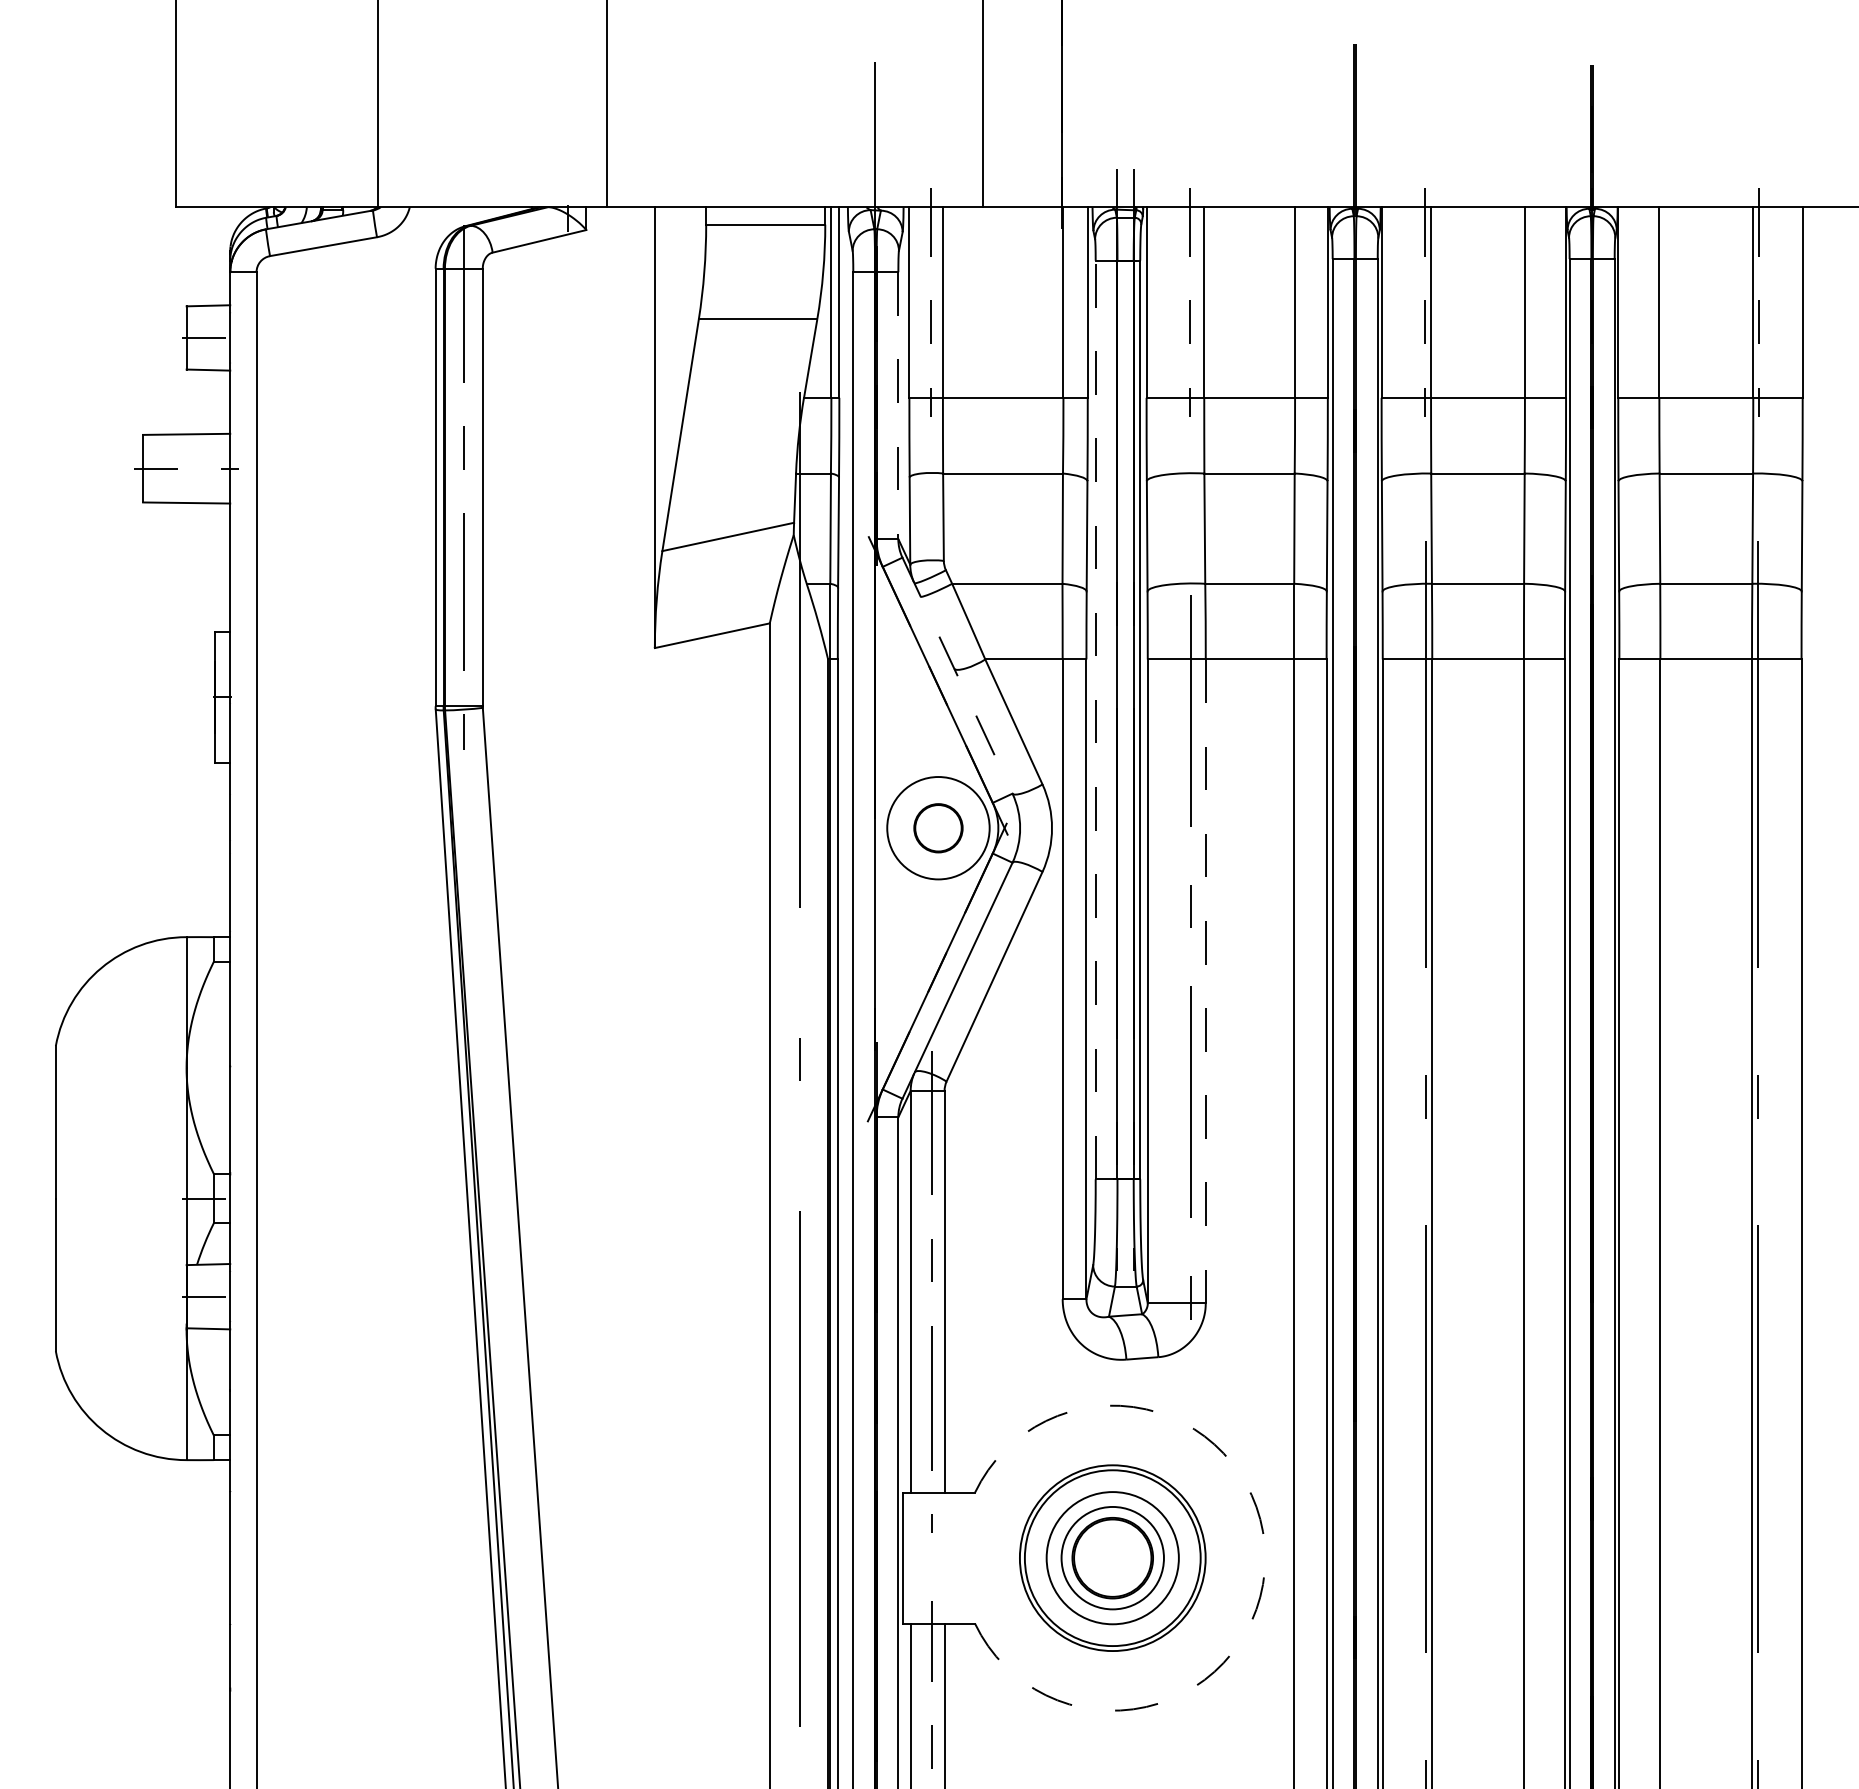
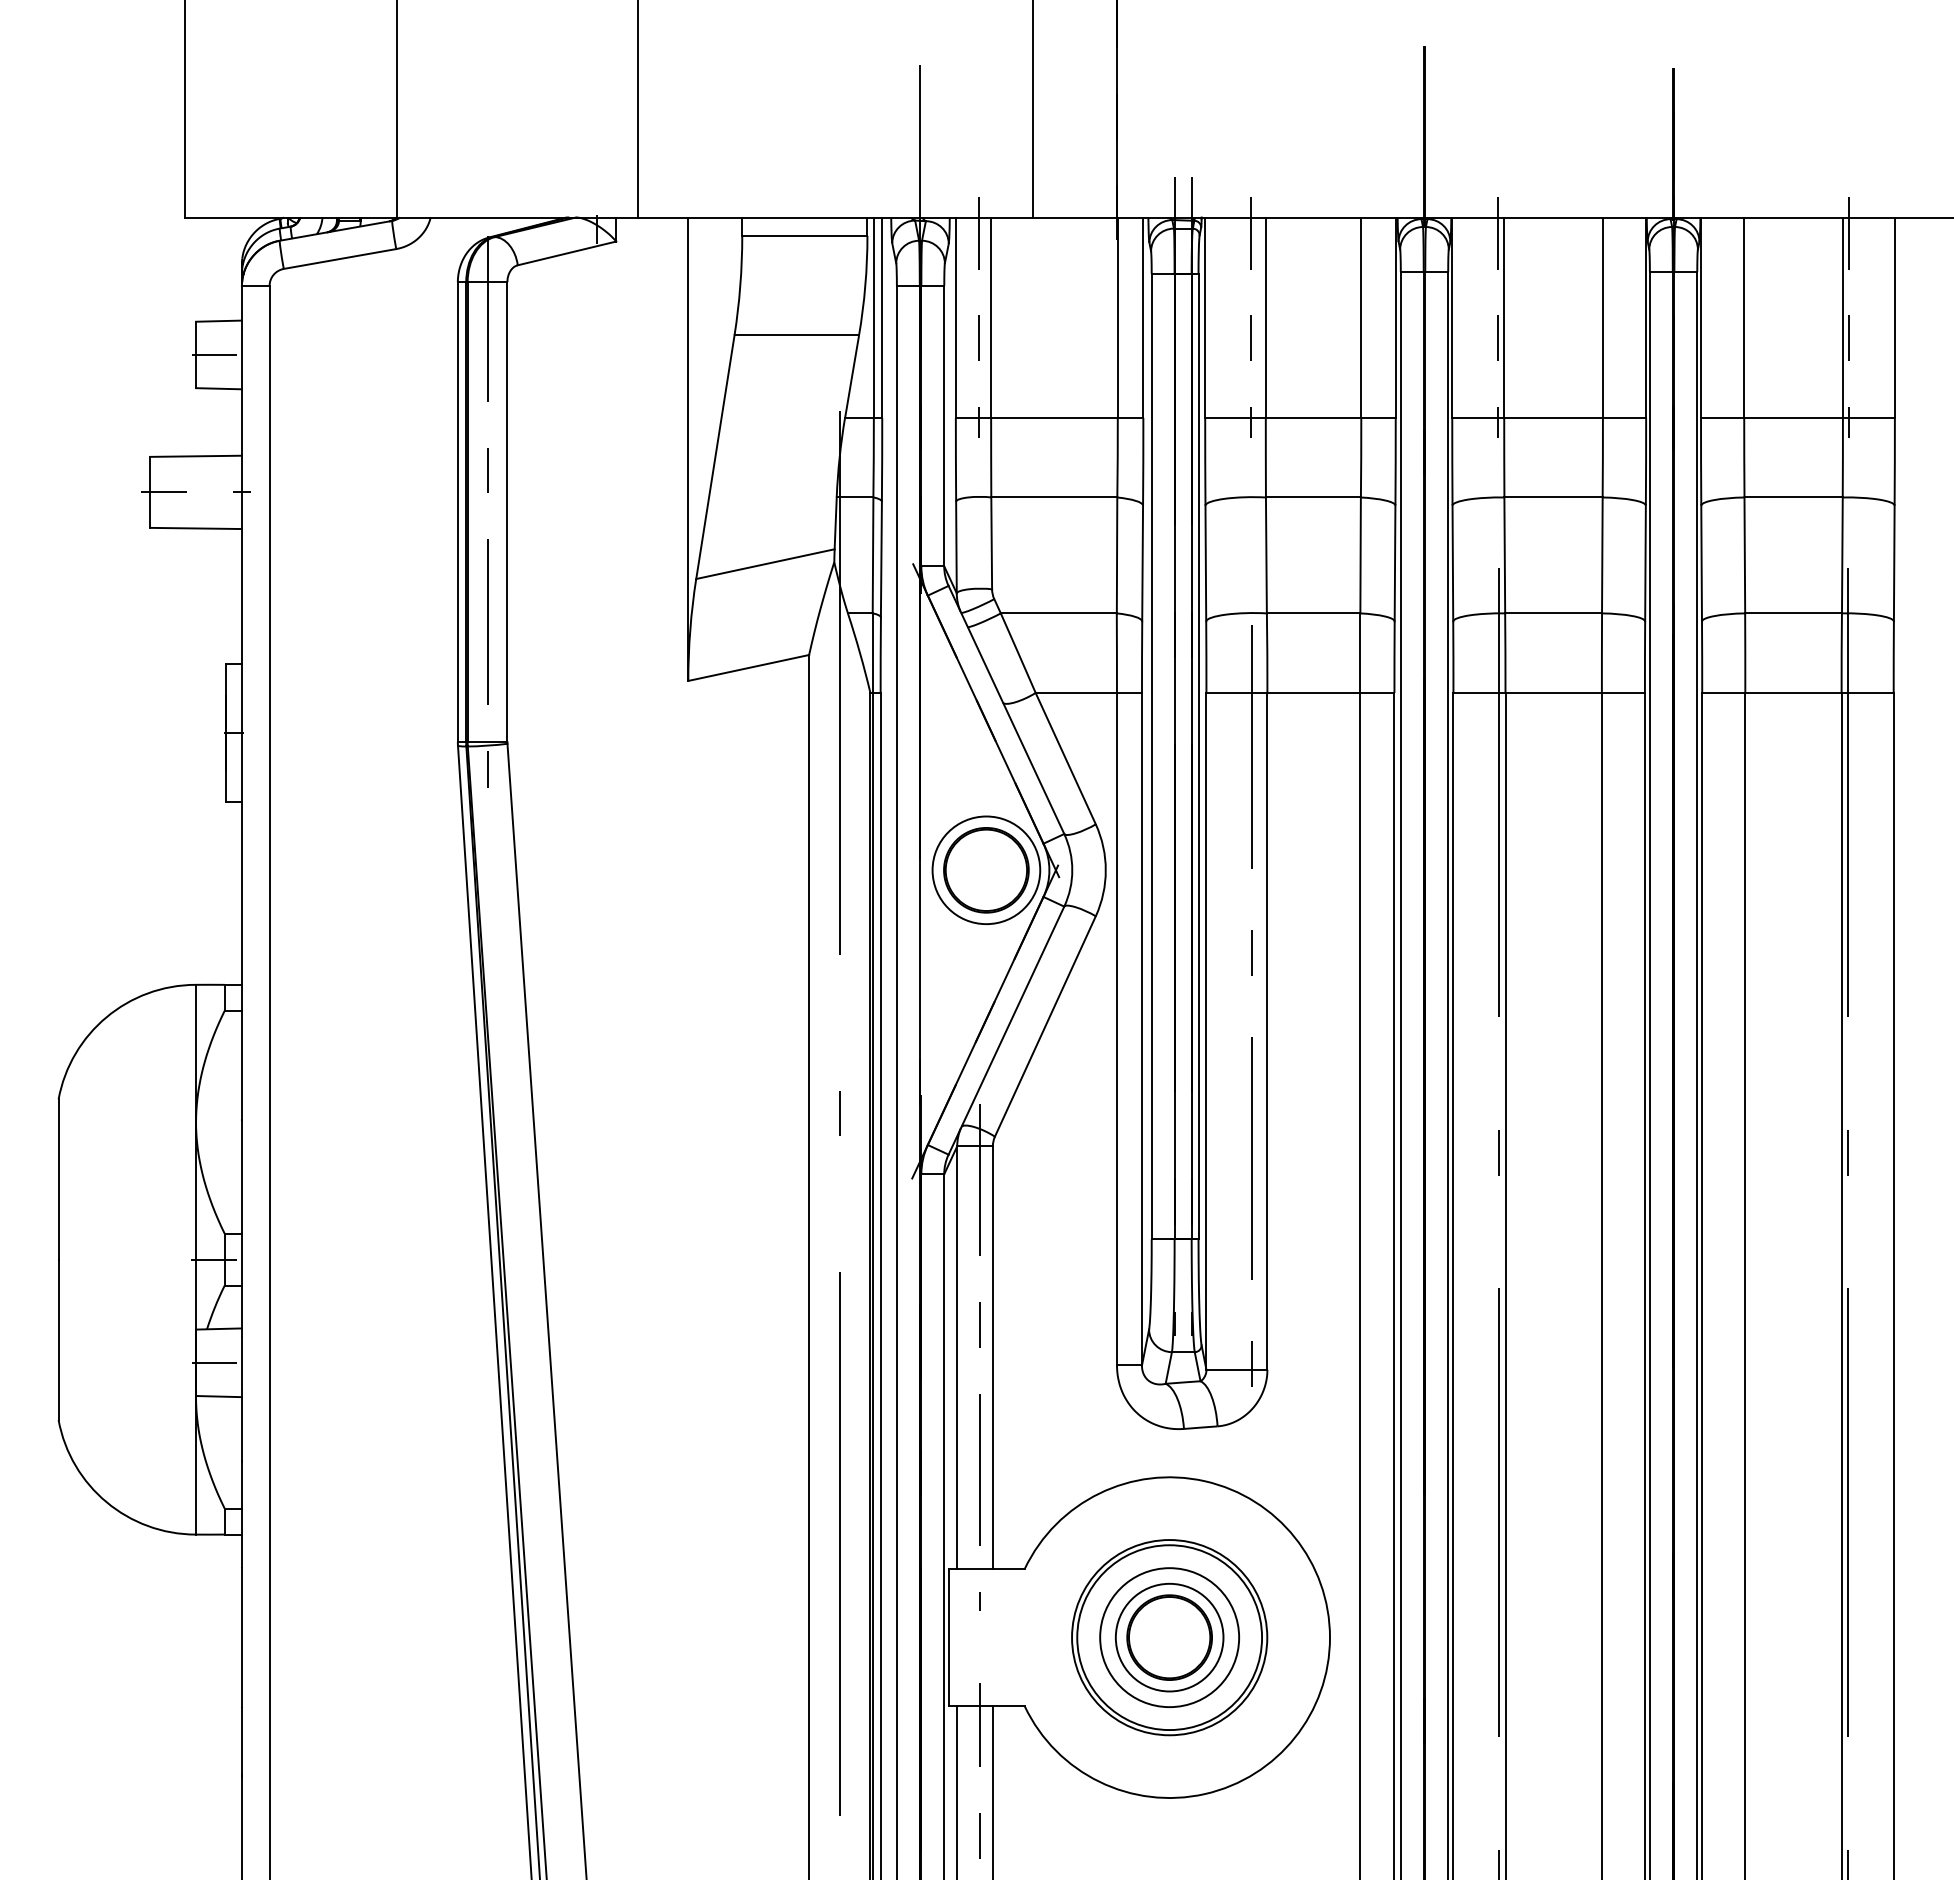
line: (898, 406) -> (944, 426), dashed -> solid
line: (957, 675) -> (1006, 709), dashed -> solid
line: (1095, 719) -> (1151, 756), dashed -> solid
part: (938, 828) -> (986, 870), size x1.67
line: (1205, 981) -> (1267, 1031), dashed -> solid
arc: (1265, 1558) -> (1330, 1637), dashed -> solid

